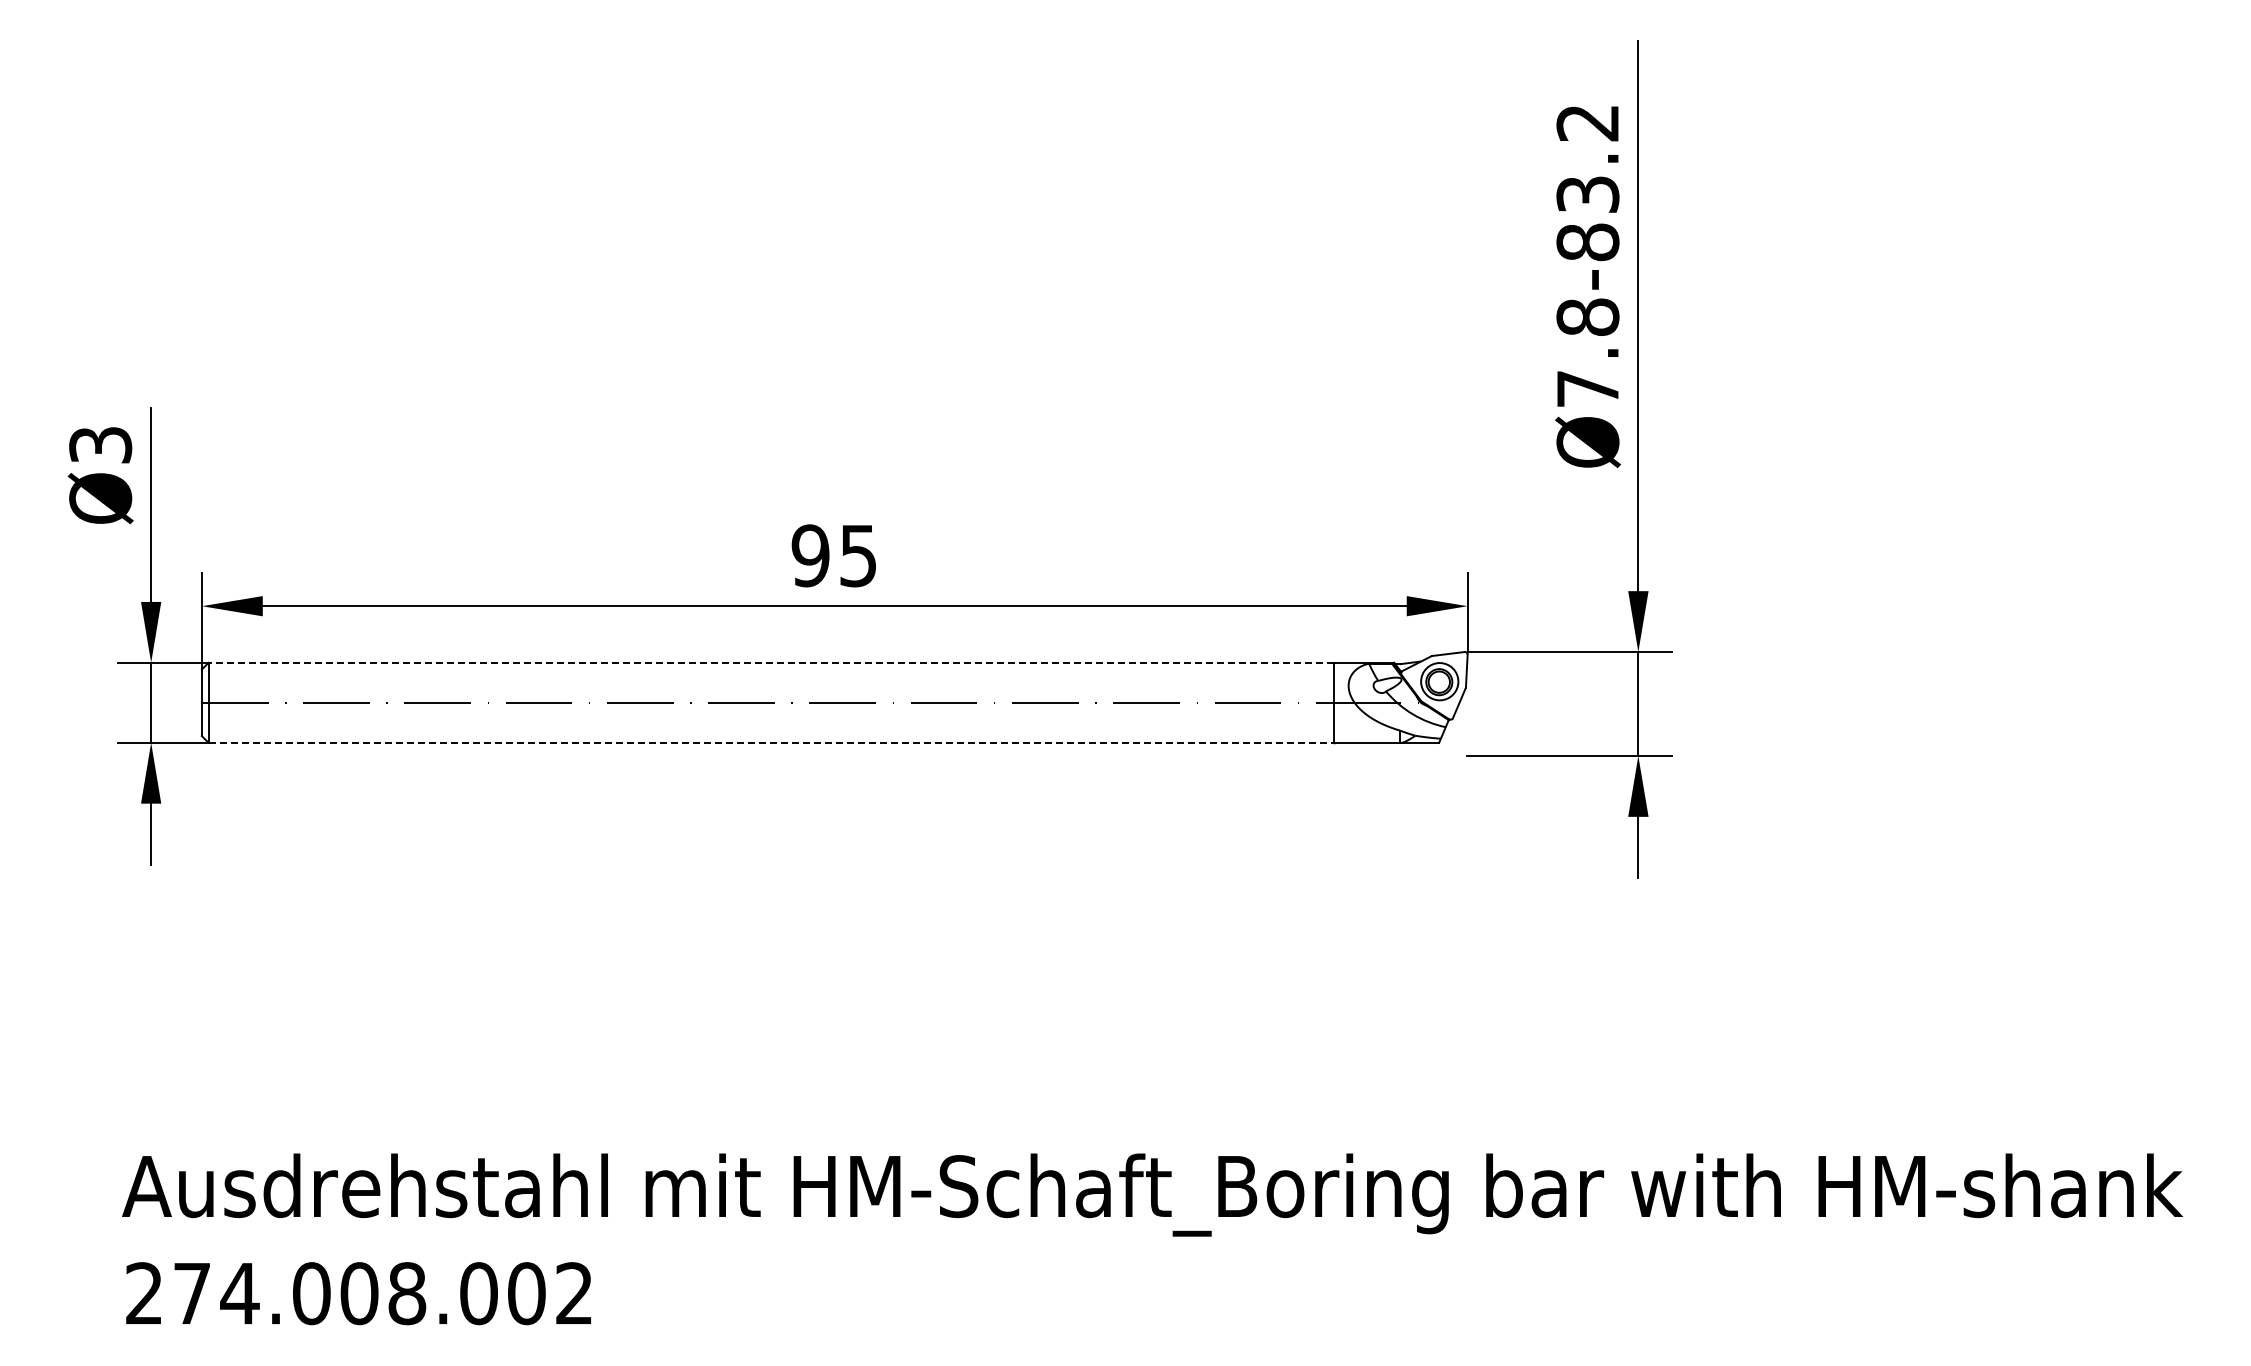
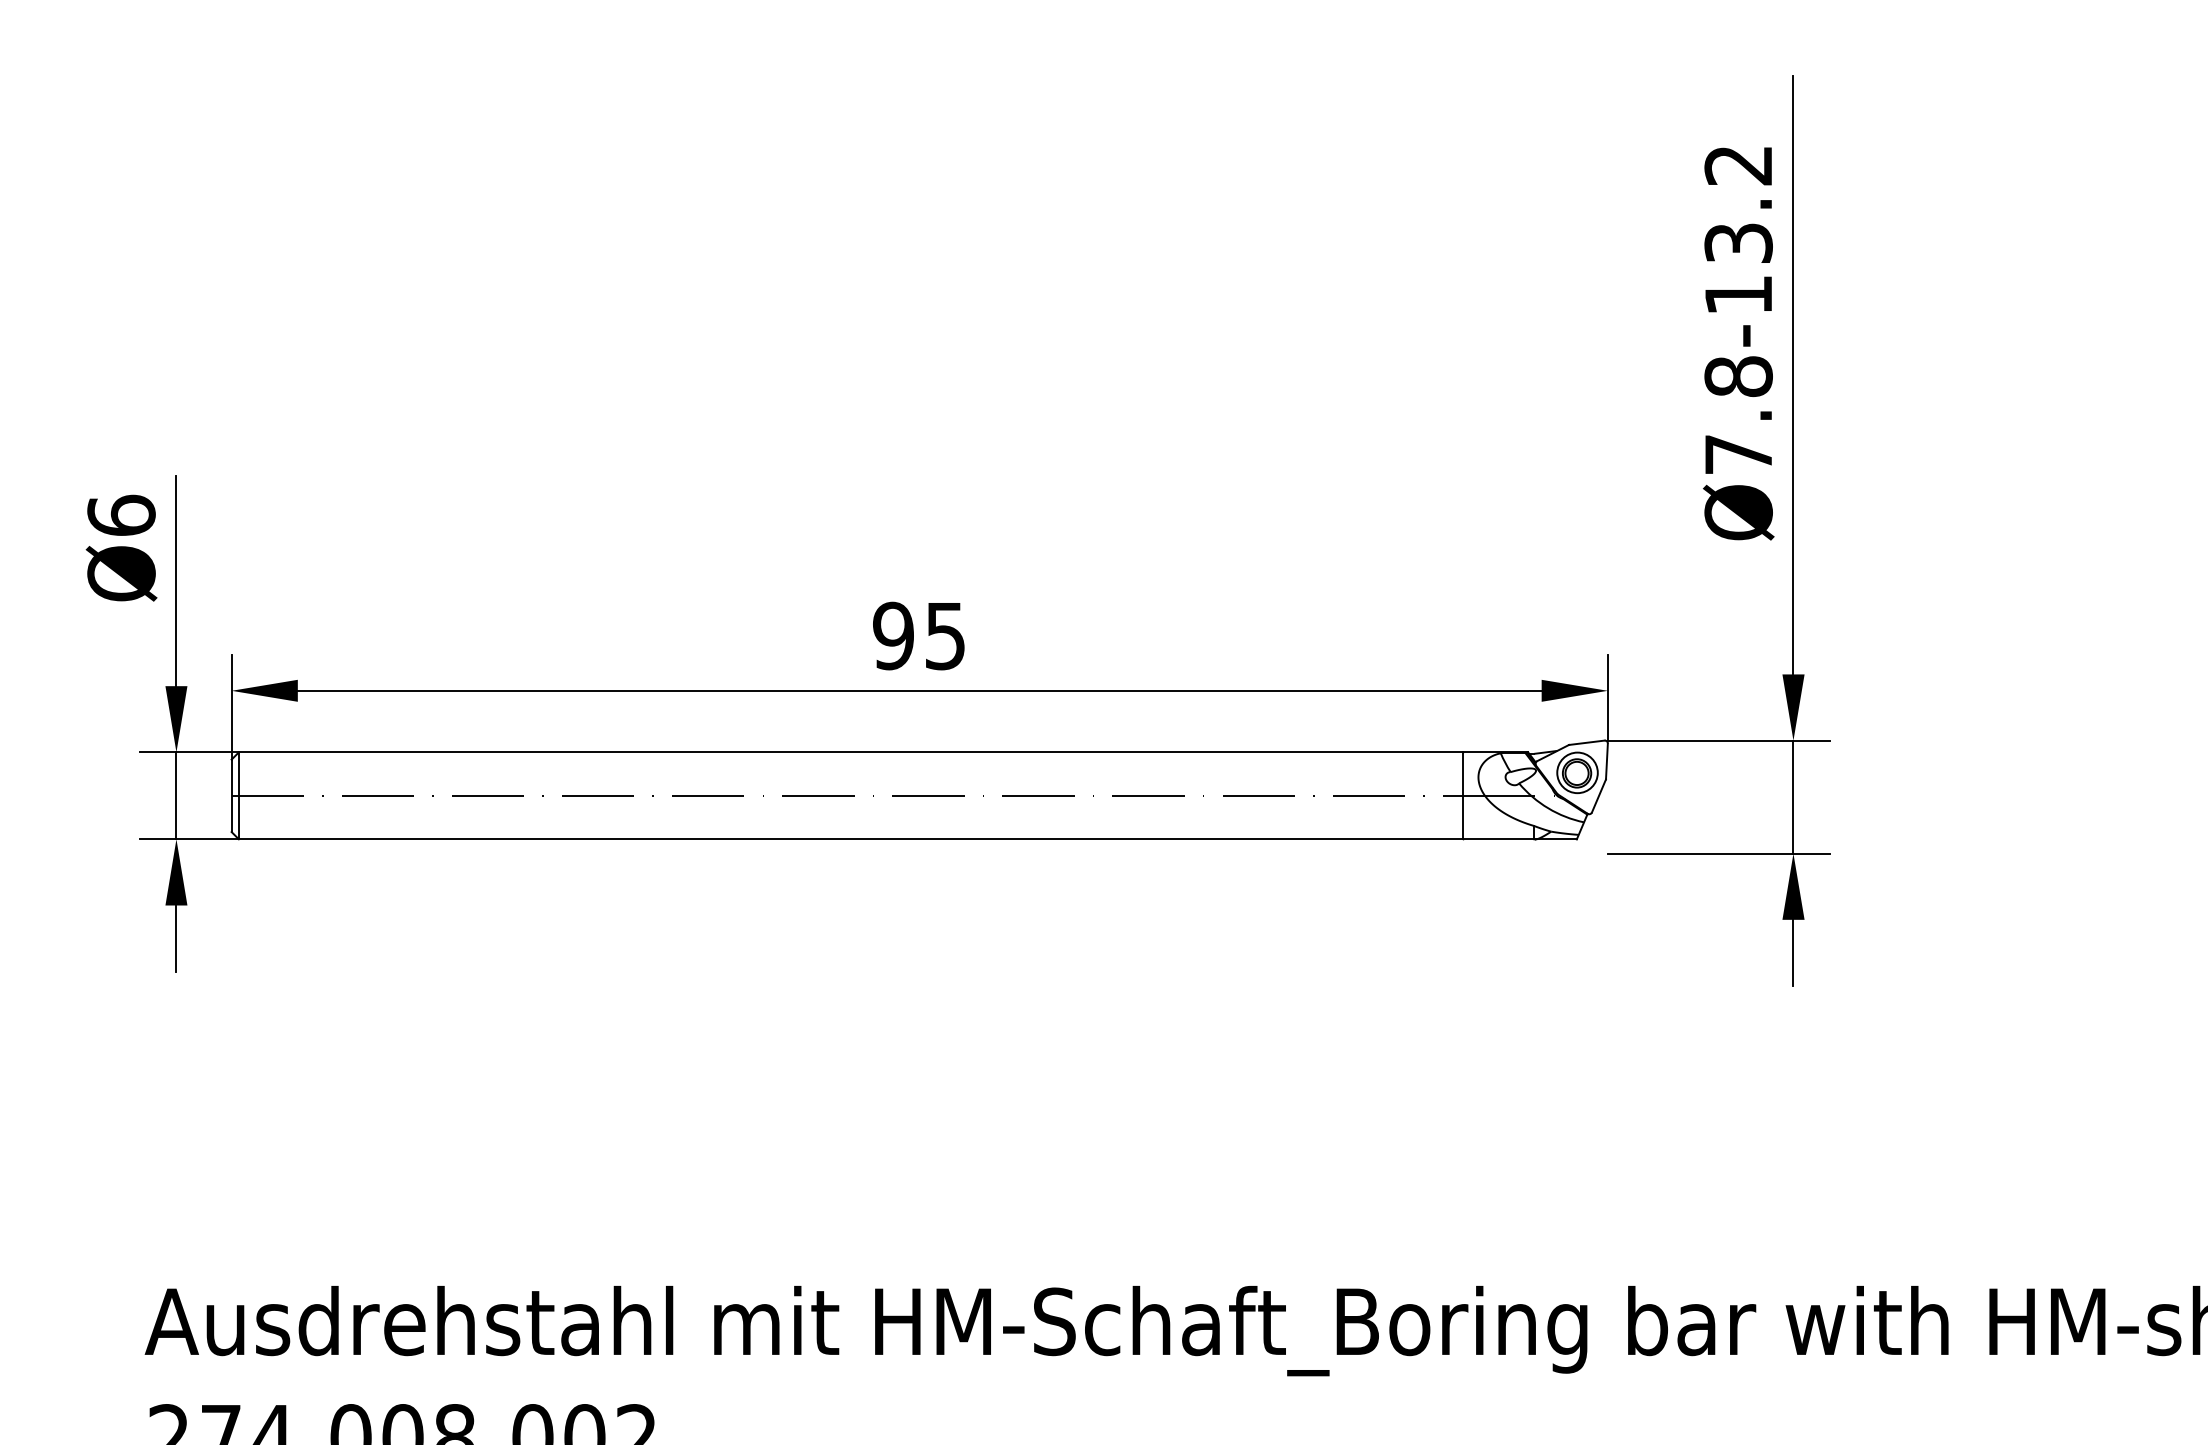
text: (1587, 242) -> (1738, 295), Ø7.8-83.2 -> Ø7.8-13.2
text: (100, 444) -> (121, 514), Ø3 -> Ø6
line: (771, 662) -> (850, 752), dashed -> solid
line: (771, 742) -> (850, 838), dashed -> solid

